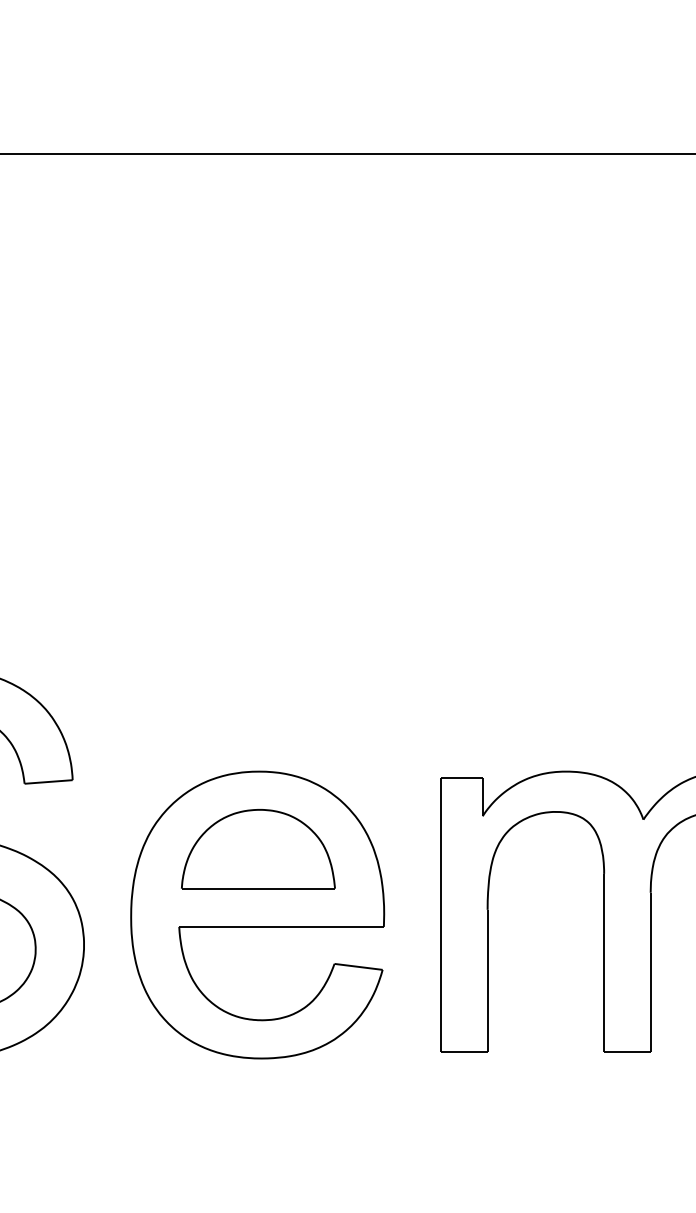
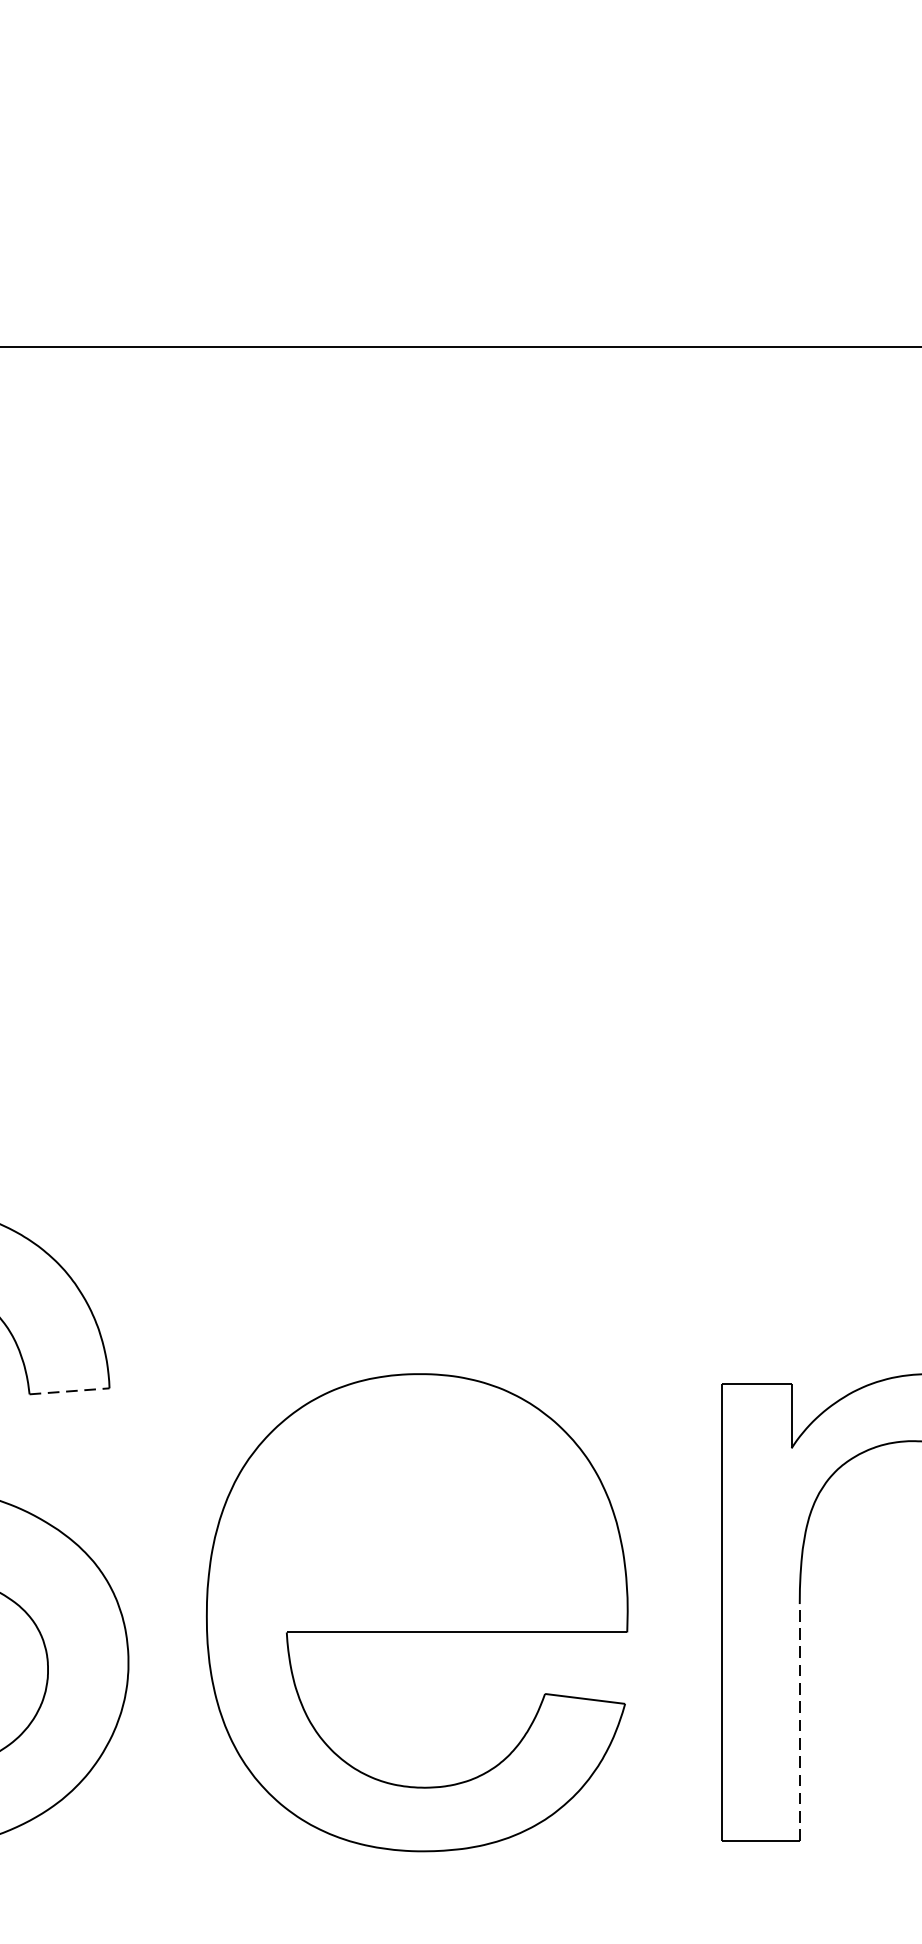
line: (49, 781) -> (70, 1390), solid -> dashed
part: (258, 849) -> (418, 1503), removed
line: (487, 980) -> (799, 1721), solid -> dashed

